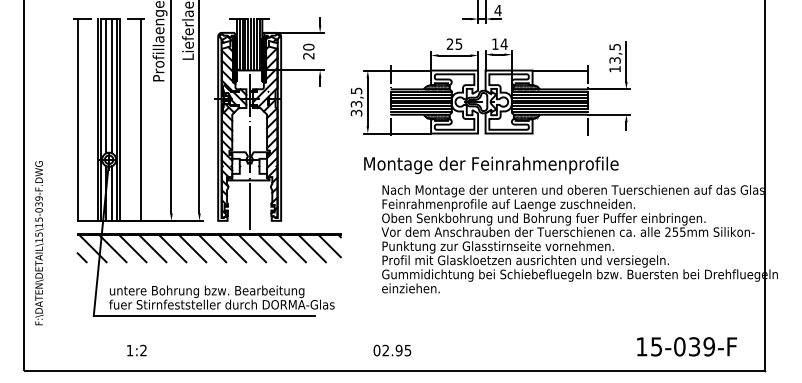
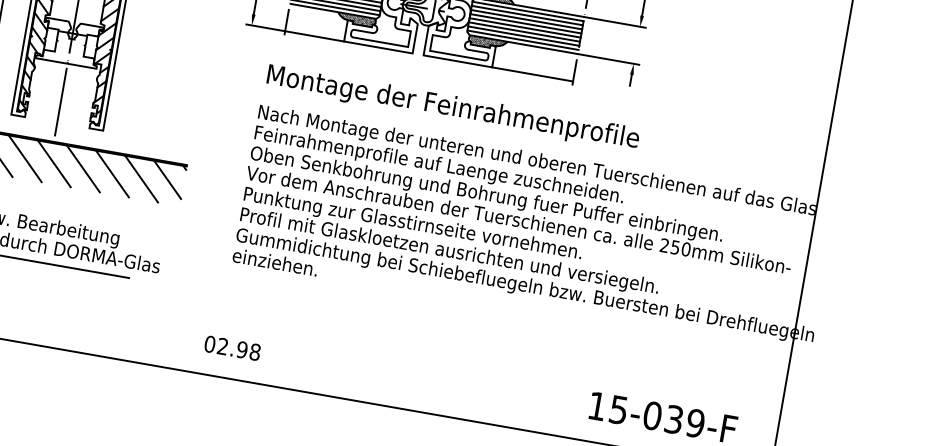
line: (560, 133) -> (532, 74), added
text: (491, 165) -> (453, 108), moved
text: (682, 231) -> (685, 248), 255mm -> 250mm
text: (407, 350) -> (254, 351), 02.95 -> 02.98

